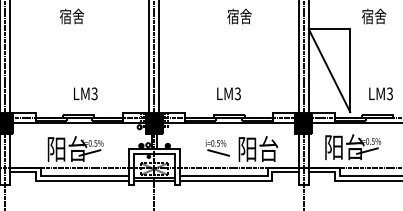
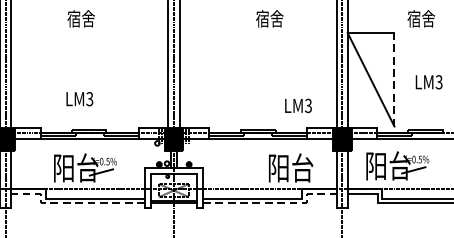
line: (350, 70) -> (394, 79), solid -> dashed
text: (85, 93) -> (79, 98), moved
text: (228, 93) -> (297, 105), moved
text: (380, 93) -> (428, 81), moved
part: (218, 147) -> (246, 166), removed
line: (63, 180) -> (71, 203), solid -> dashed
line: (245, 180) -> (276, 203), solid -> dashed

